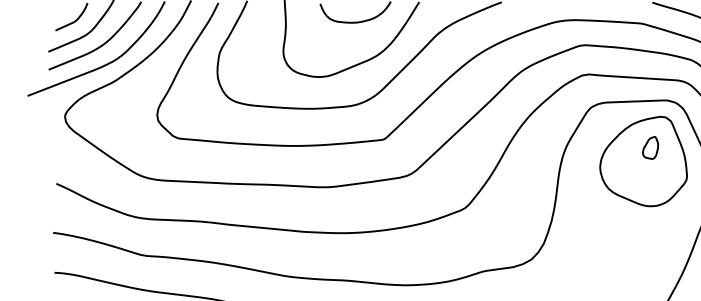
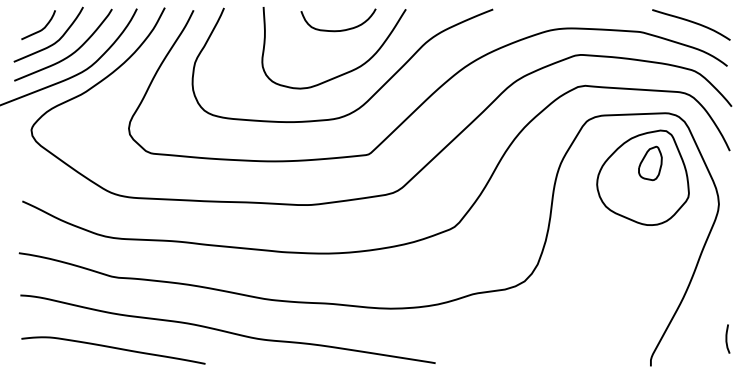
part: (650, 147) -> (650, 163), size x1.43

